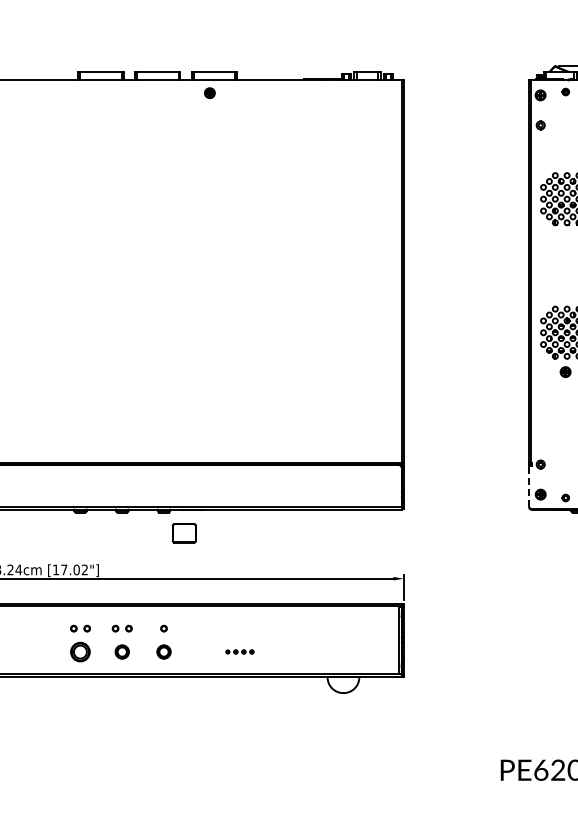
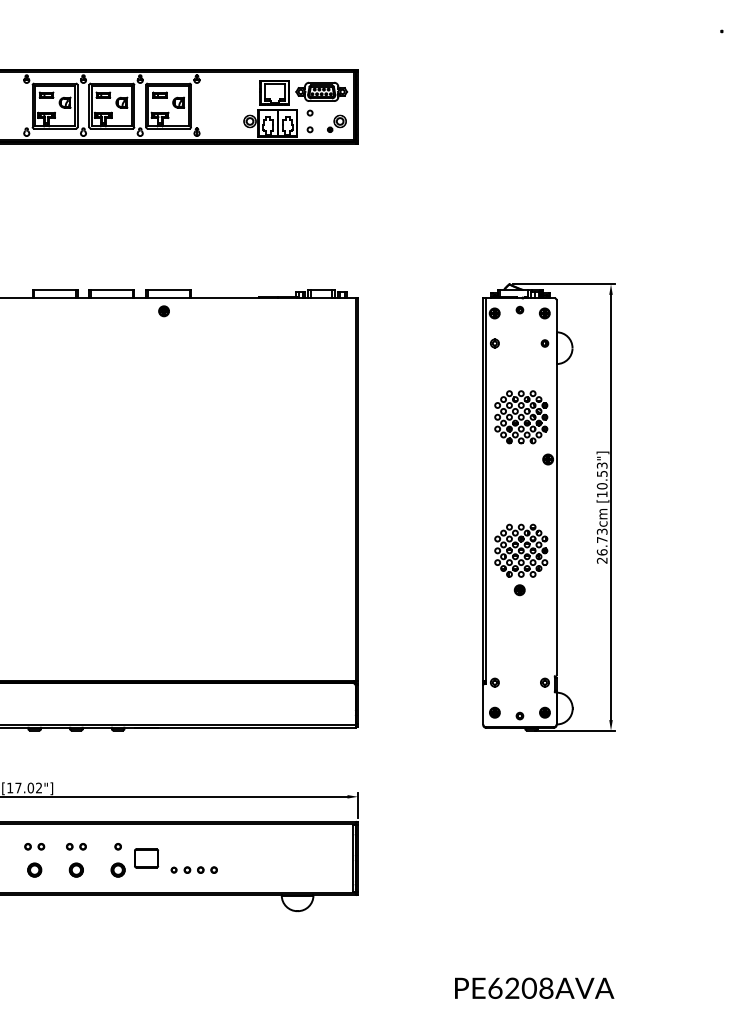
line: (529, 487) -> (483, 705), dashed -> solid
part: (184, 533) -> (146, 858), moved
circle: (80, 651) -> (34, 869), size x0.71
part: (239, 651) -> (193, 869), size x1.67

